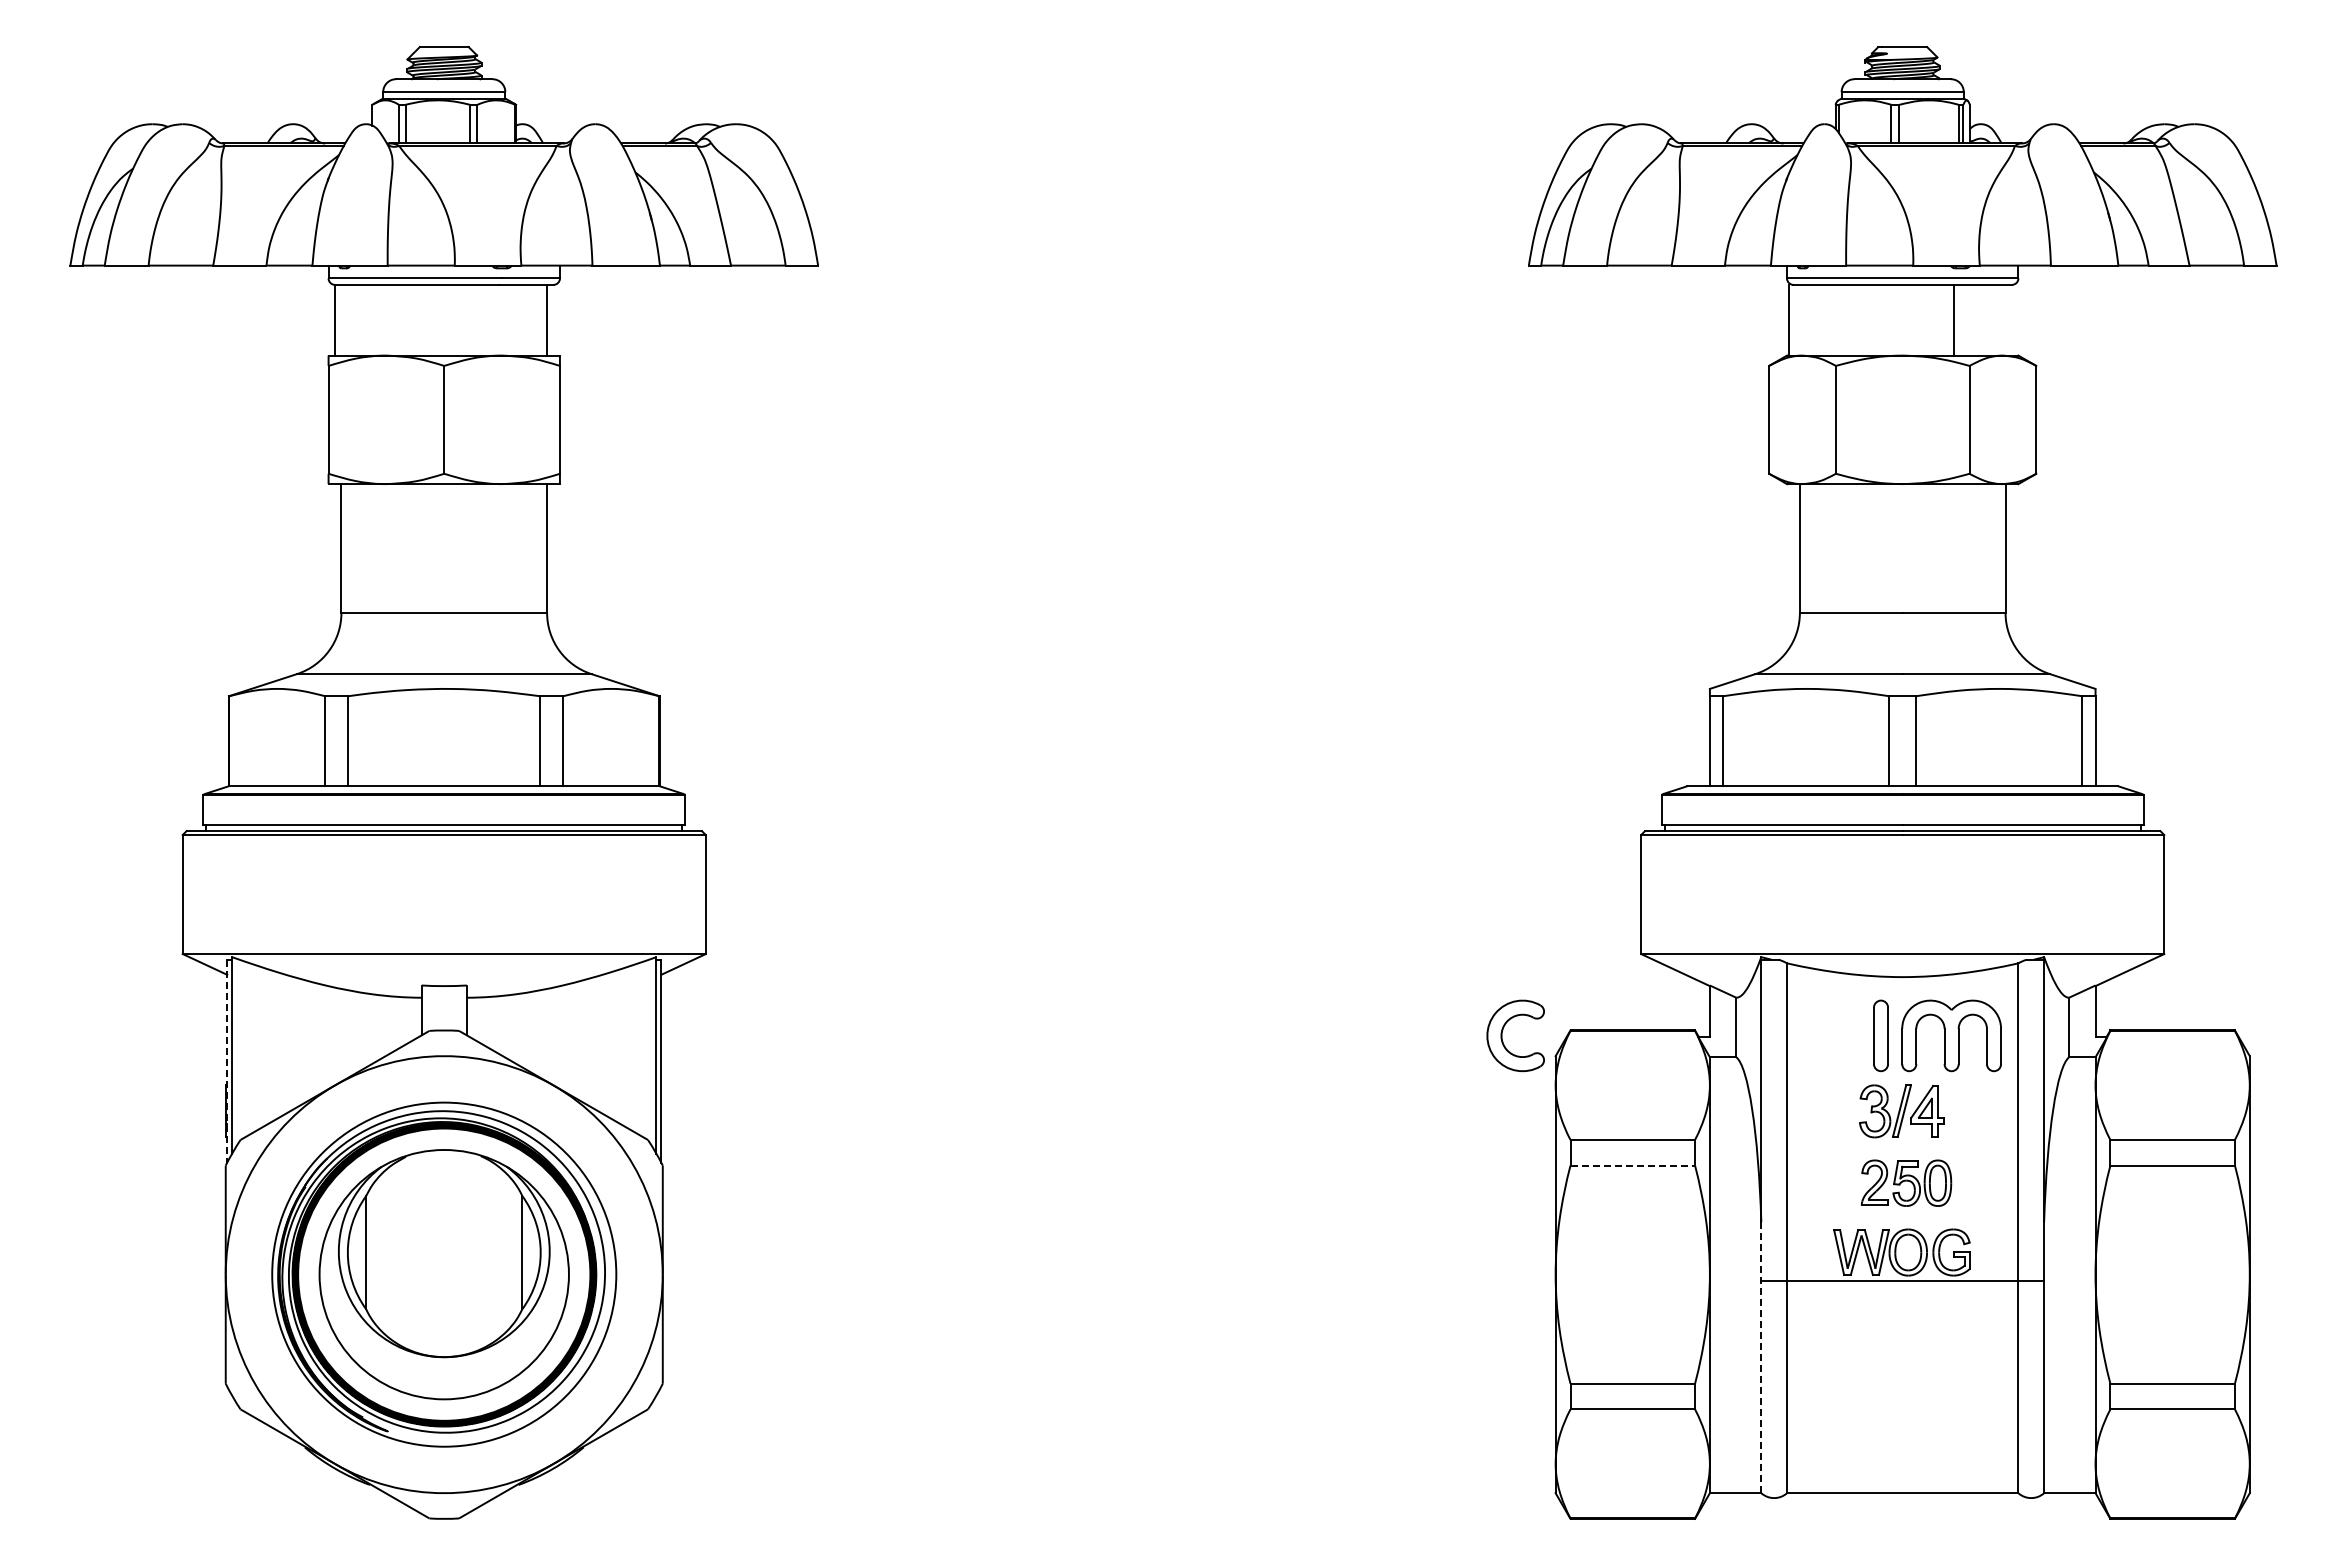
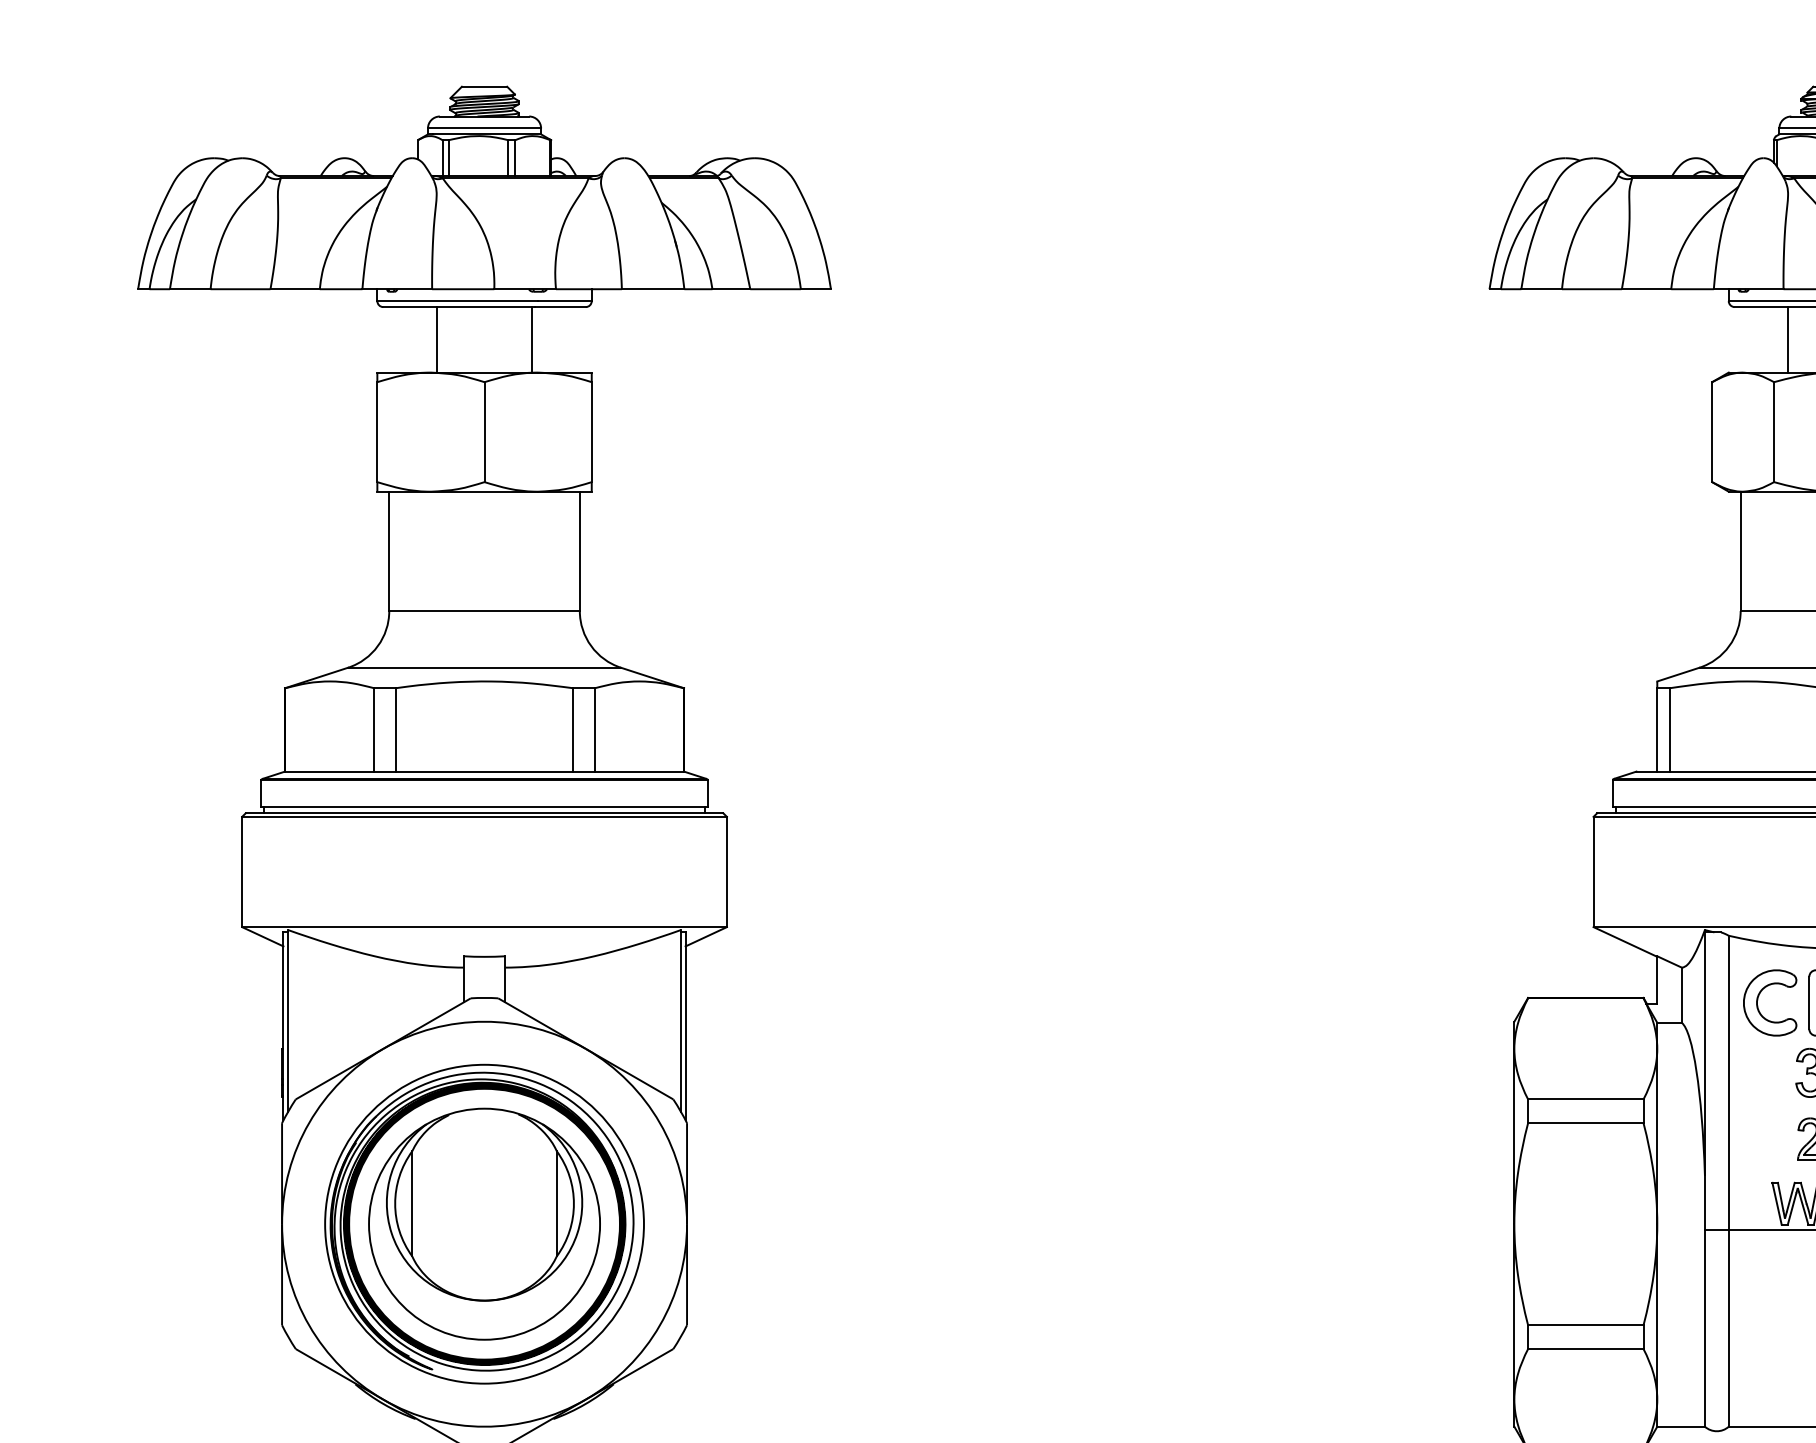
line: (334, 319) -> (436, 339), moved
line: (546, 319) -> (532, 339), moved
line: (1789, 319) -> (1788, 339), moved
part: (1503, 1030) -> (1758, 997), moved
line: (227, 1061) -> (283, 1026), dashed -> solid
line: (1633, 1165) -> (1586, 1123), dashed -> solid
line: (1761, 1357) -> (1705, 1300), dashed -> solid

